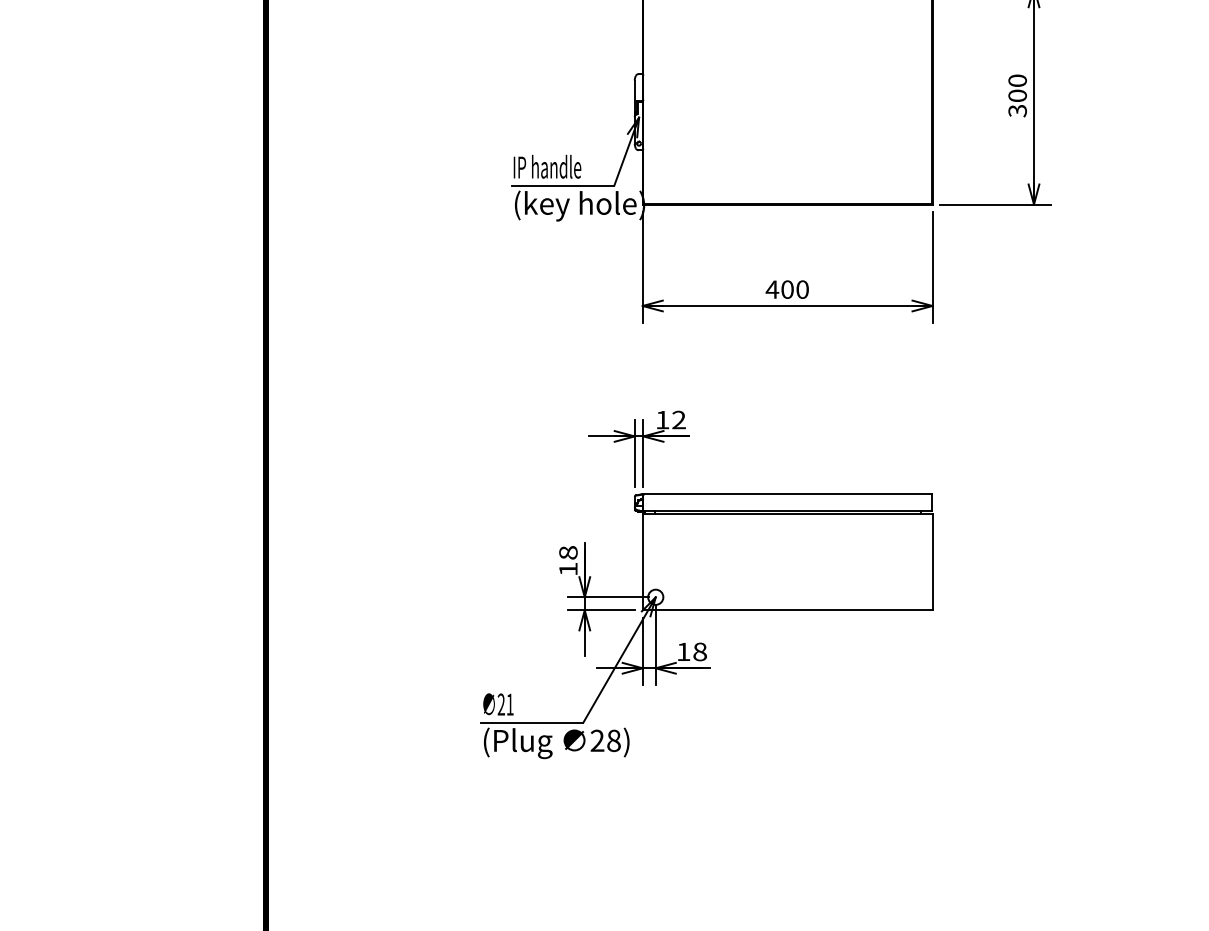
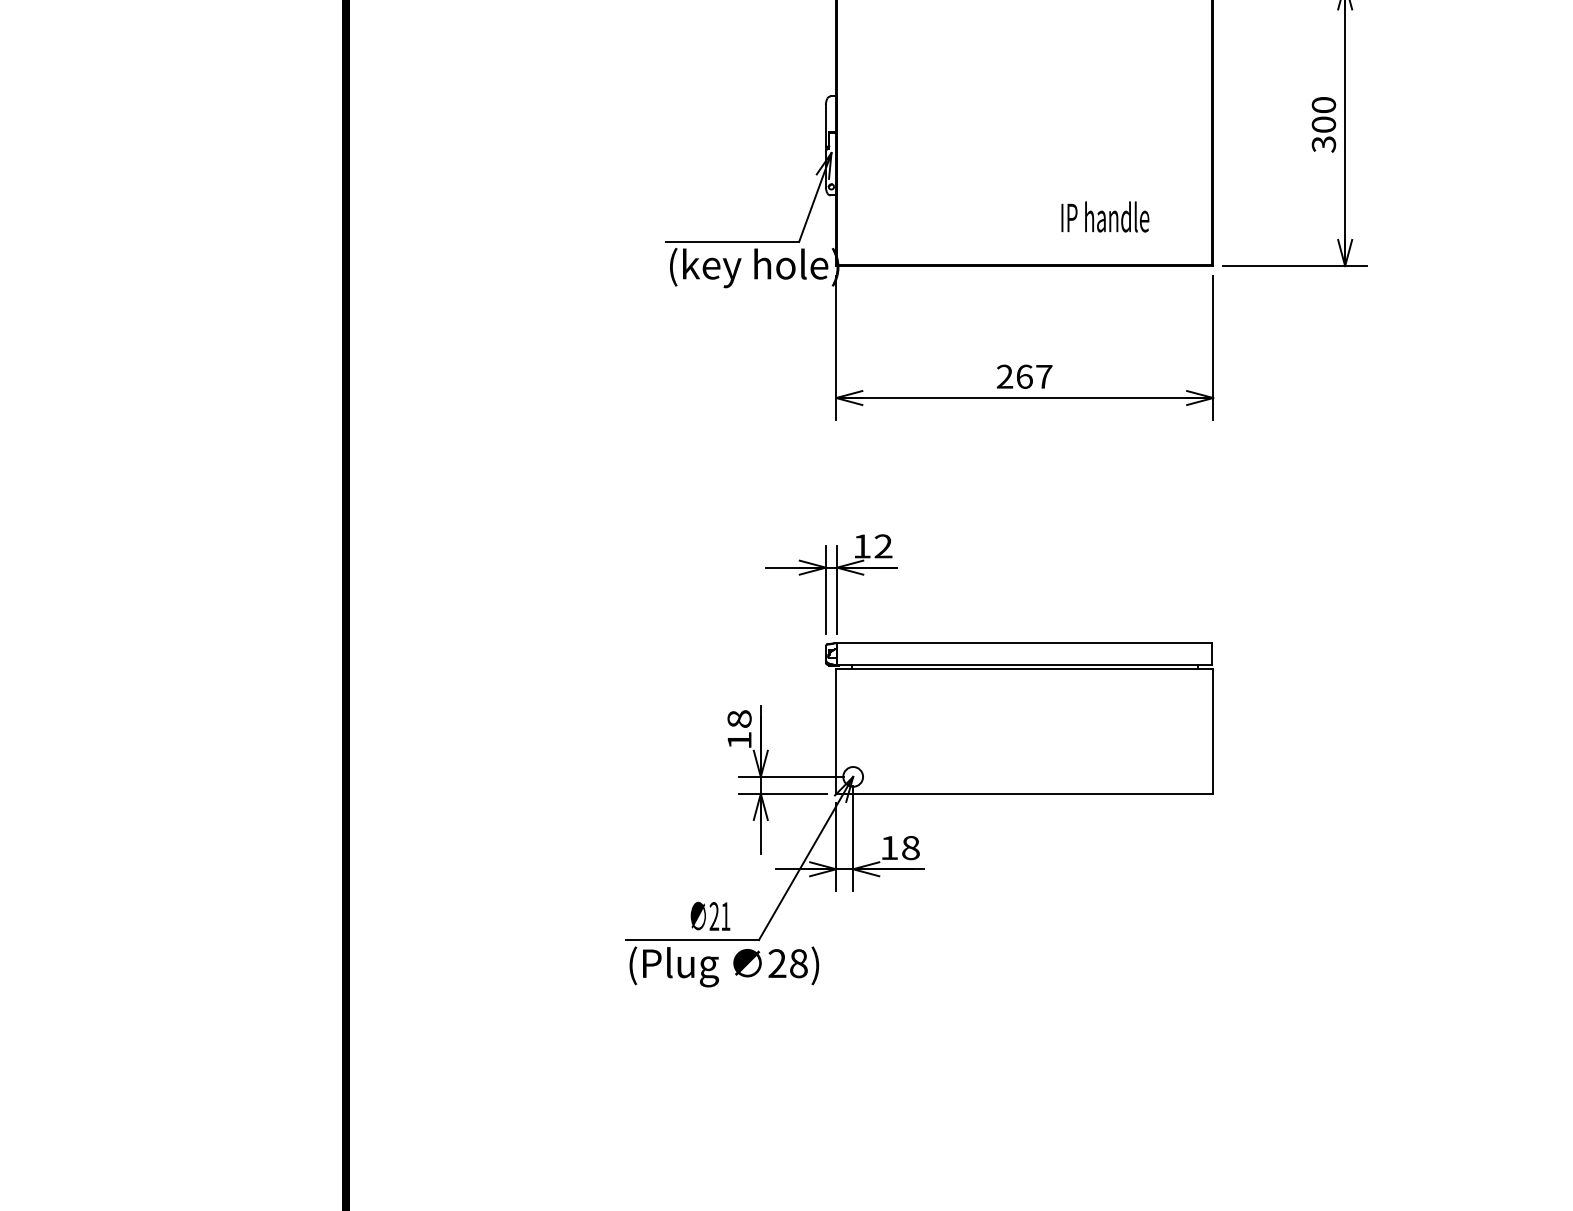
text: (547, 166) -> (1105, 216), moved
text: (787, 289) -> (1024, 376), 400 -> 267
text: (498, 703) -> (710, 915), moved

